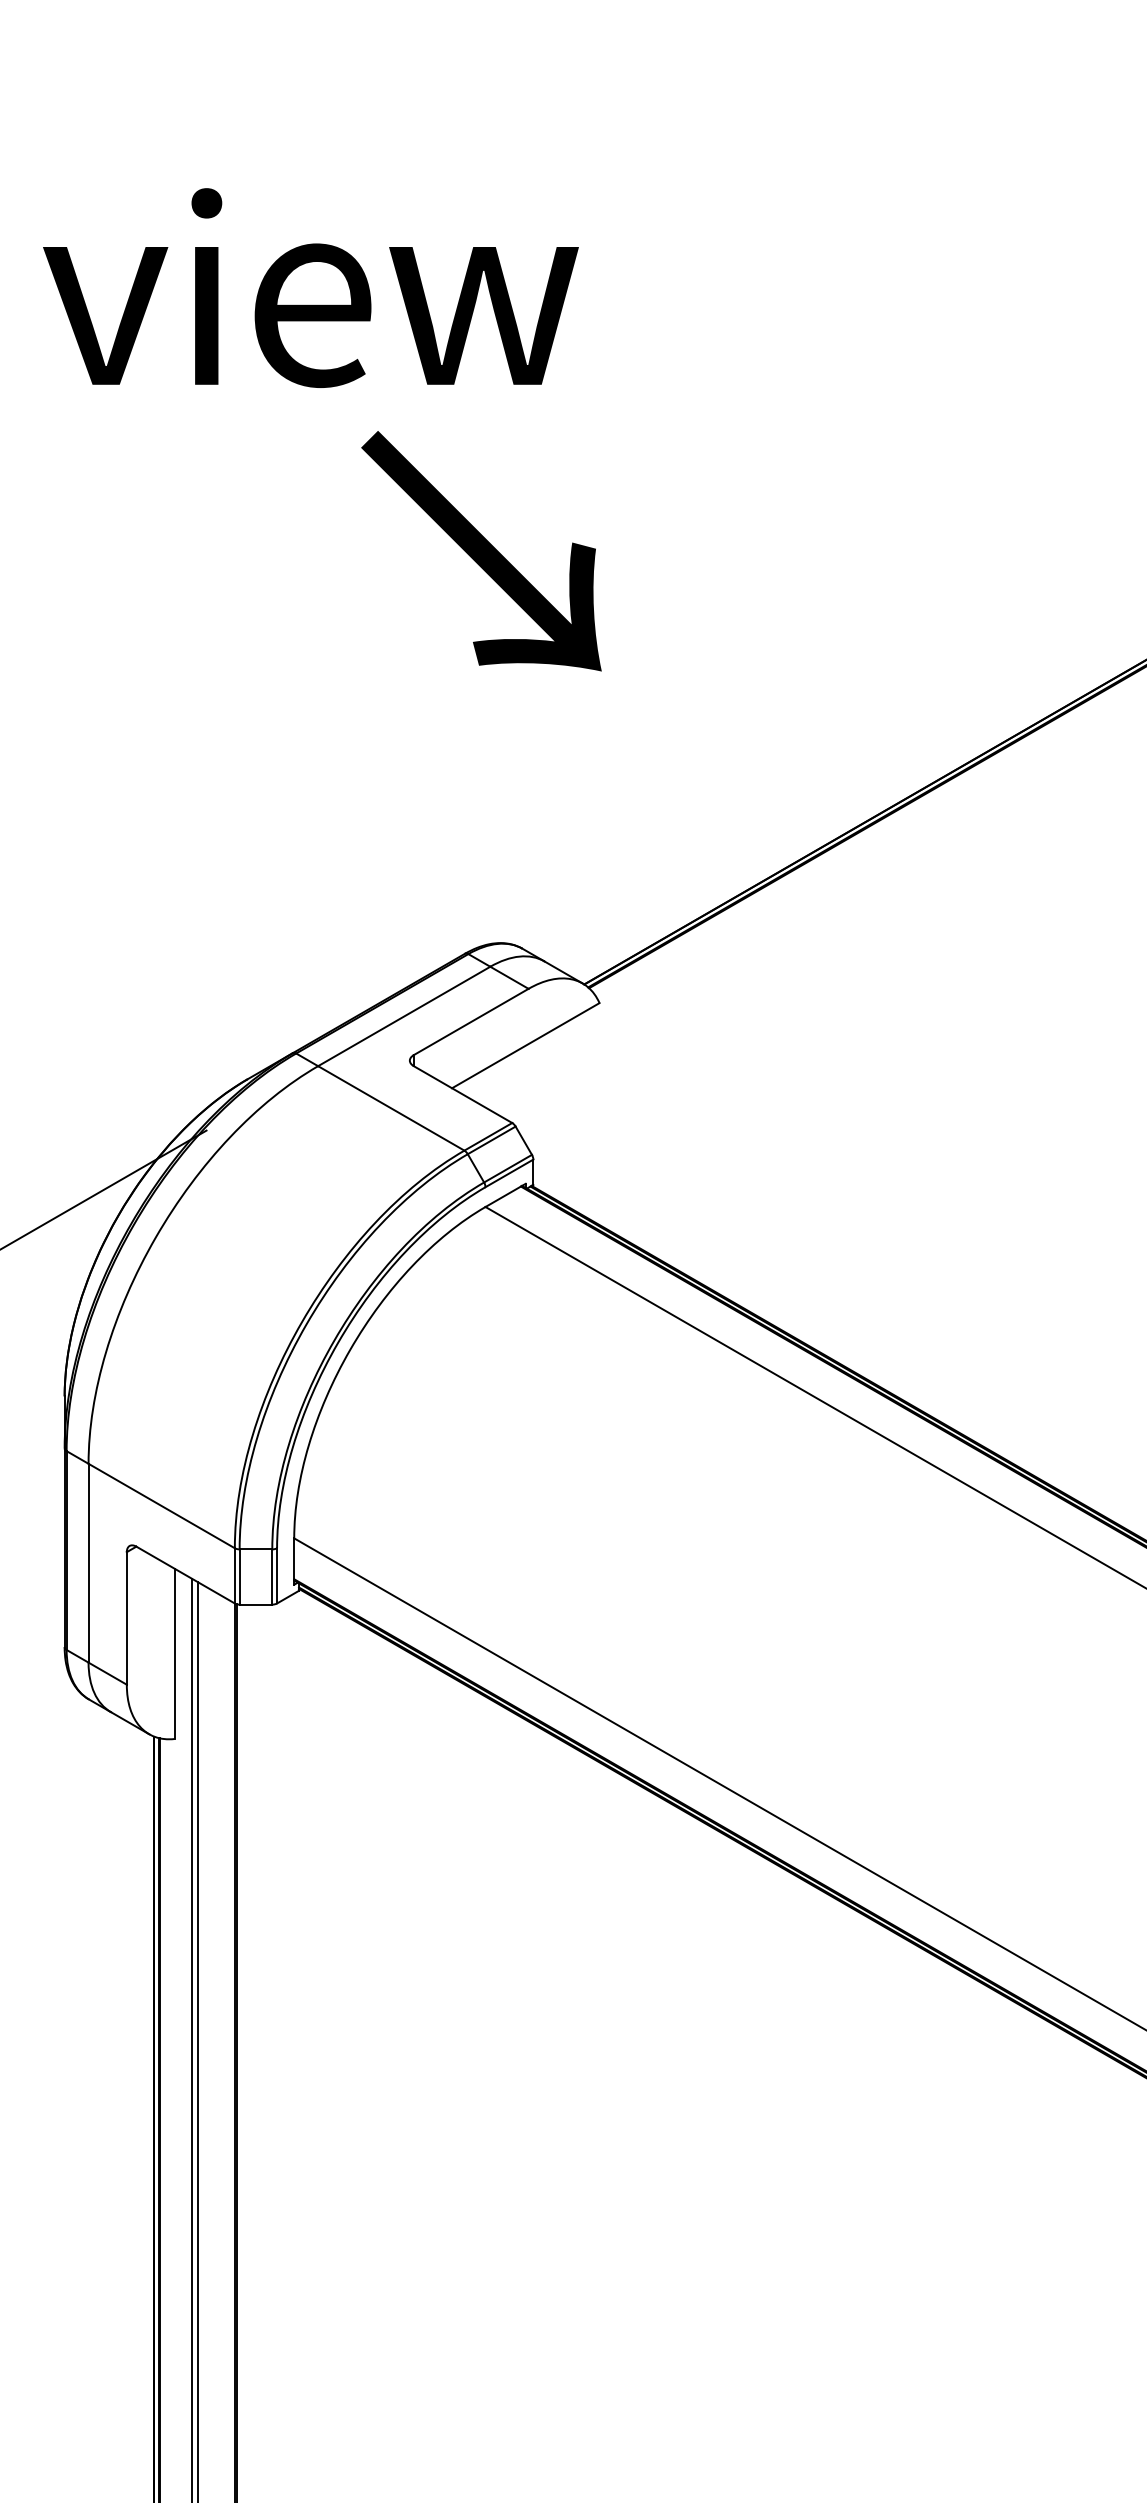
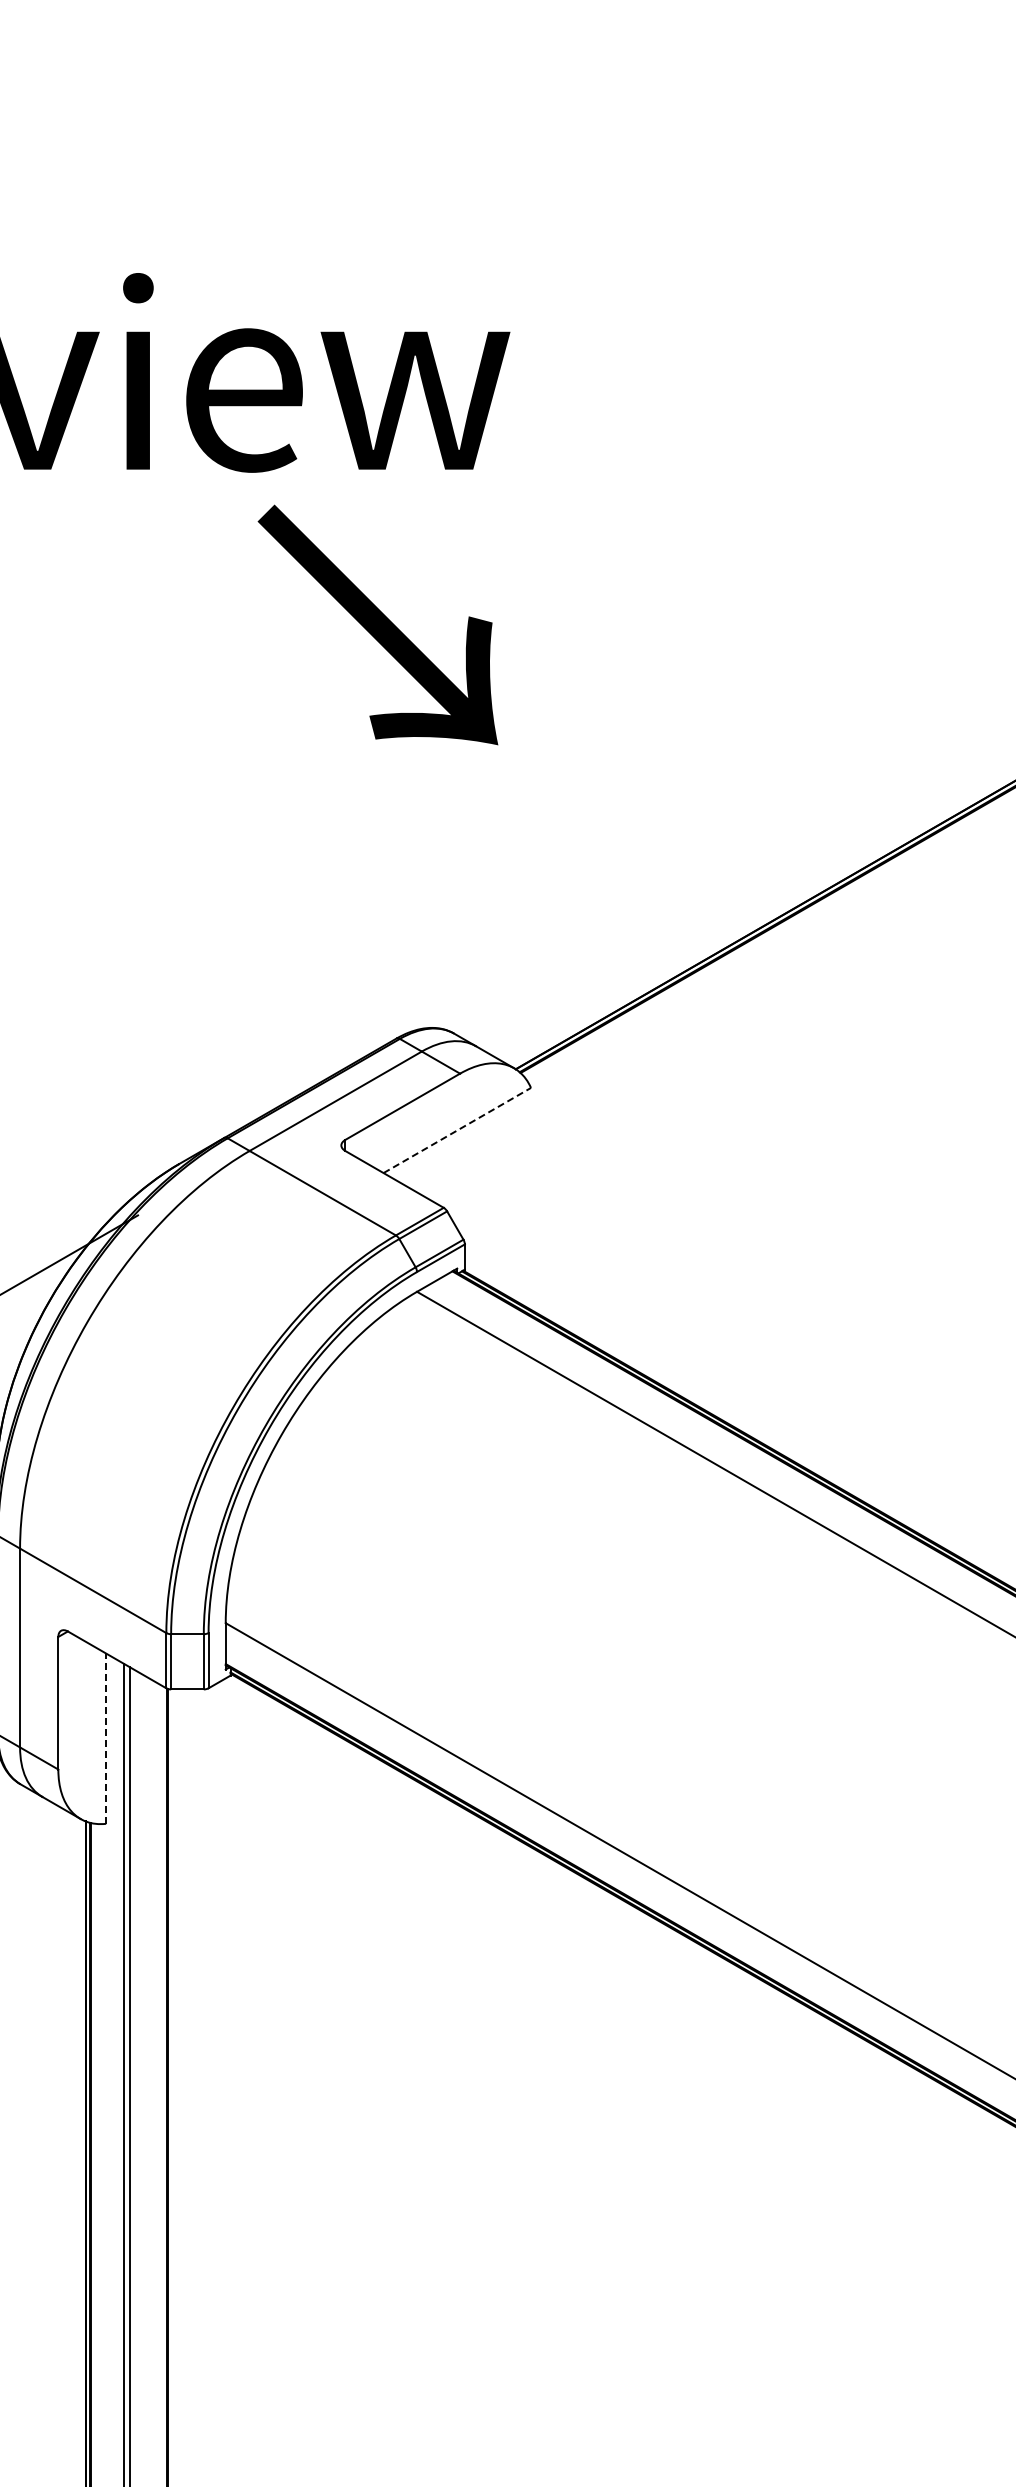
text: (481, 551) -> (378, 625), moved
line: (526, 1045) -> (458, 1130), solid -> dashed
line: (174, 1653) -> (106, 1738), solid -> dashed

